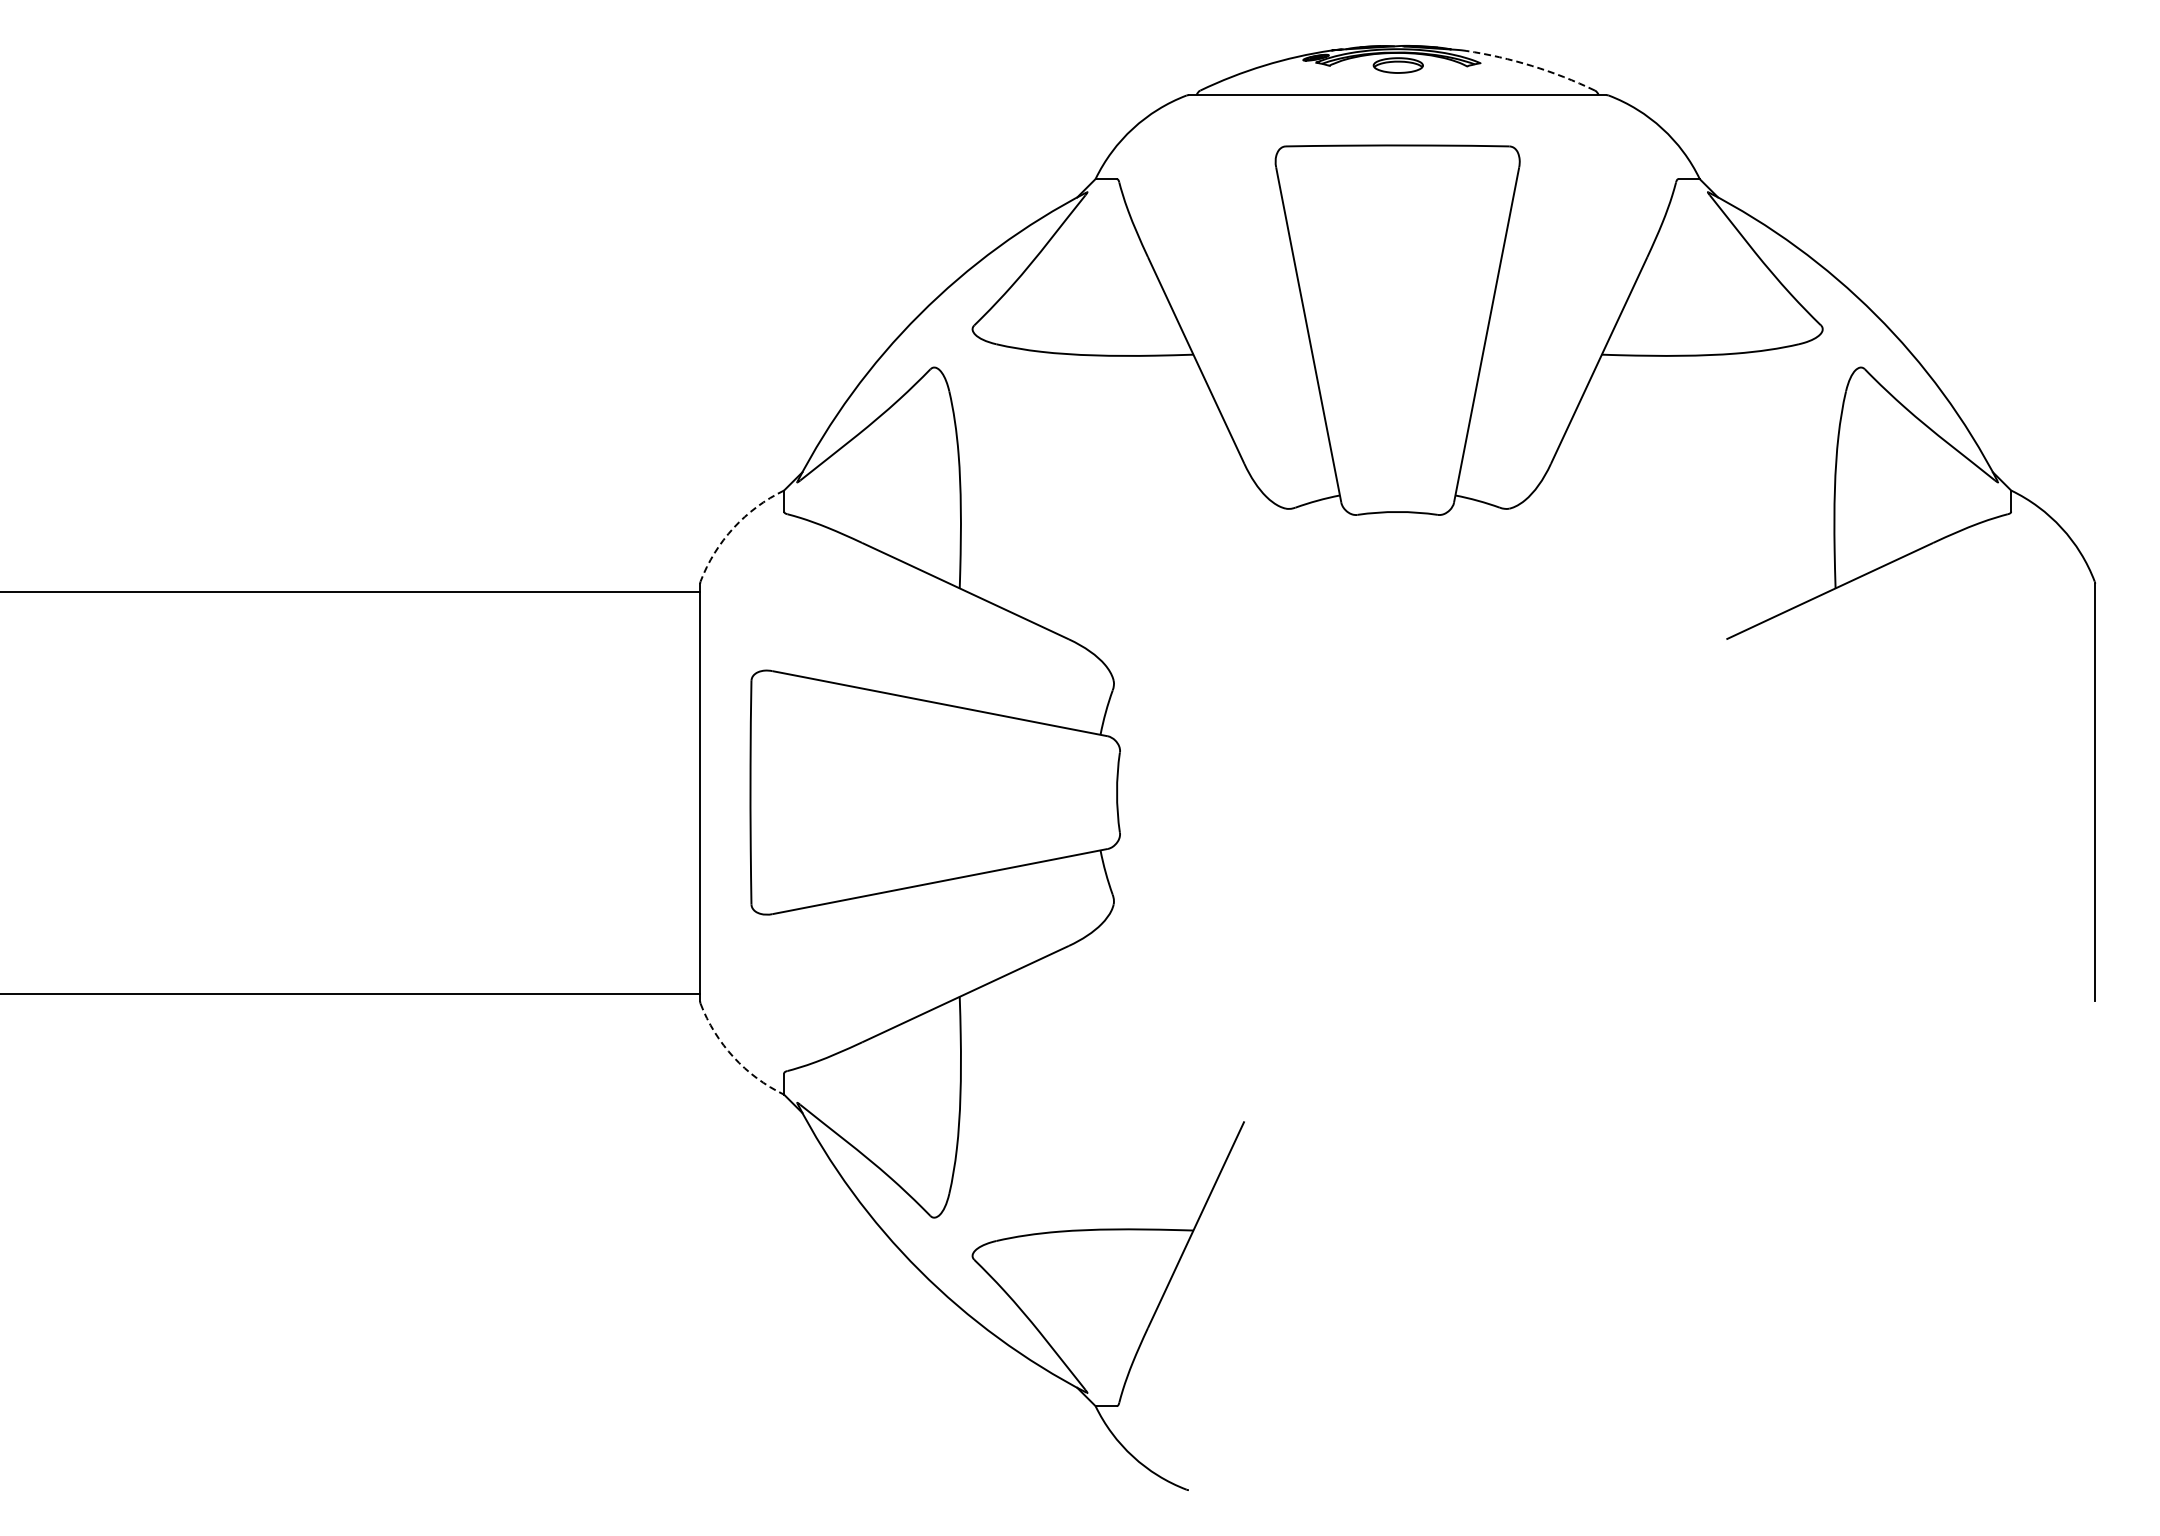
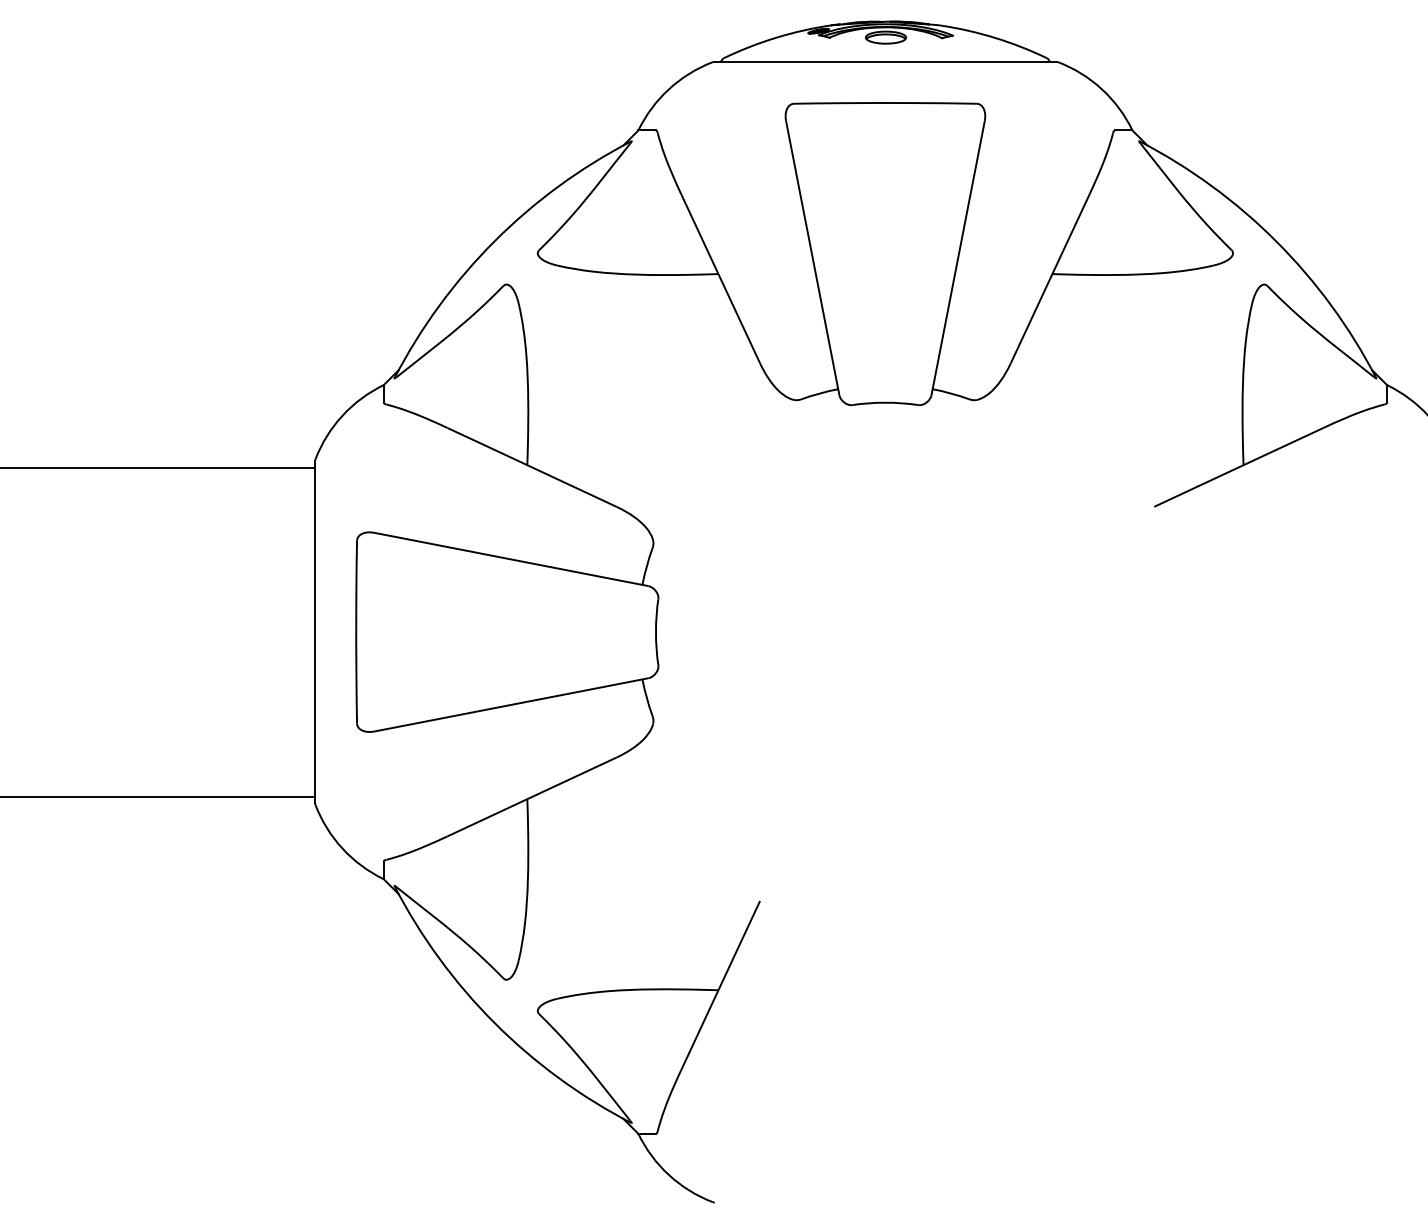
arc: (1531, 65) -> (994, 37), dashed -> solid
arc: (733, 528) -> (342, 416), dashed -> solid
arc: (733, 1057) -> (342, 848), dashed -> solid

